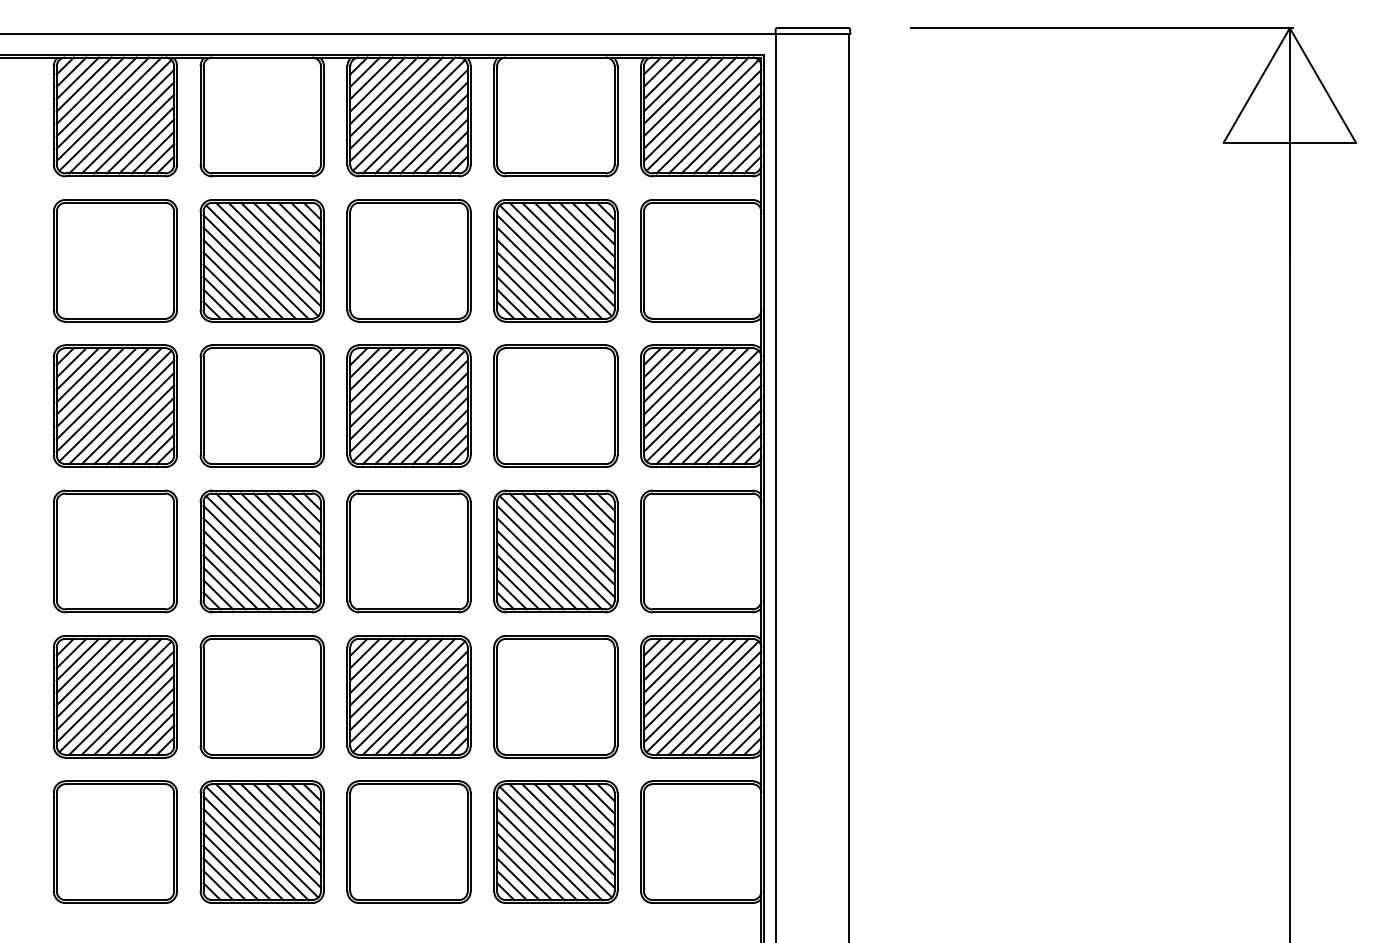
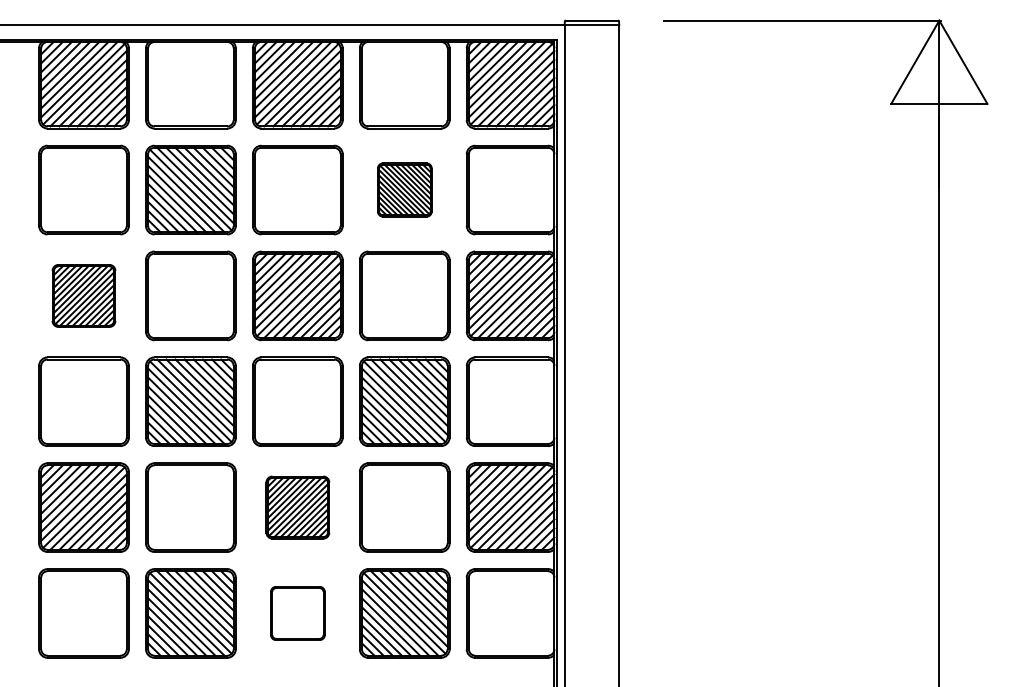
part: (555, 260) -> (404, 189), size x0.6
part: (114, 405) -> (83, 295), size x0.7
part: (408, 696) -> (297, 507), size x0.7
part: (408, 842) -> (297, 613), size x0.6

